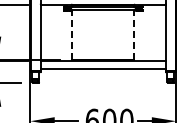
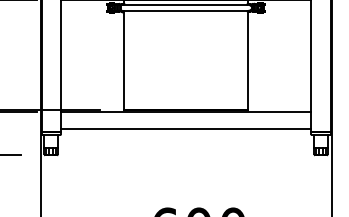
line: (72, 35) -> (124, 61), dashed -> solid
line: (134, 35) -> (248, 61), dashed -> solid

